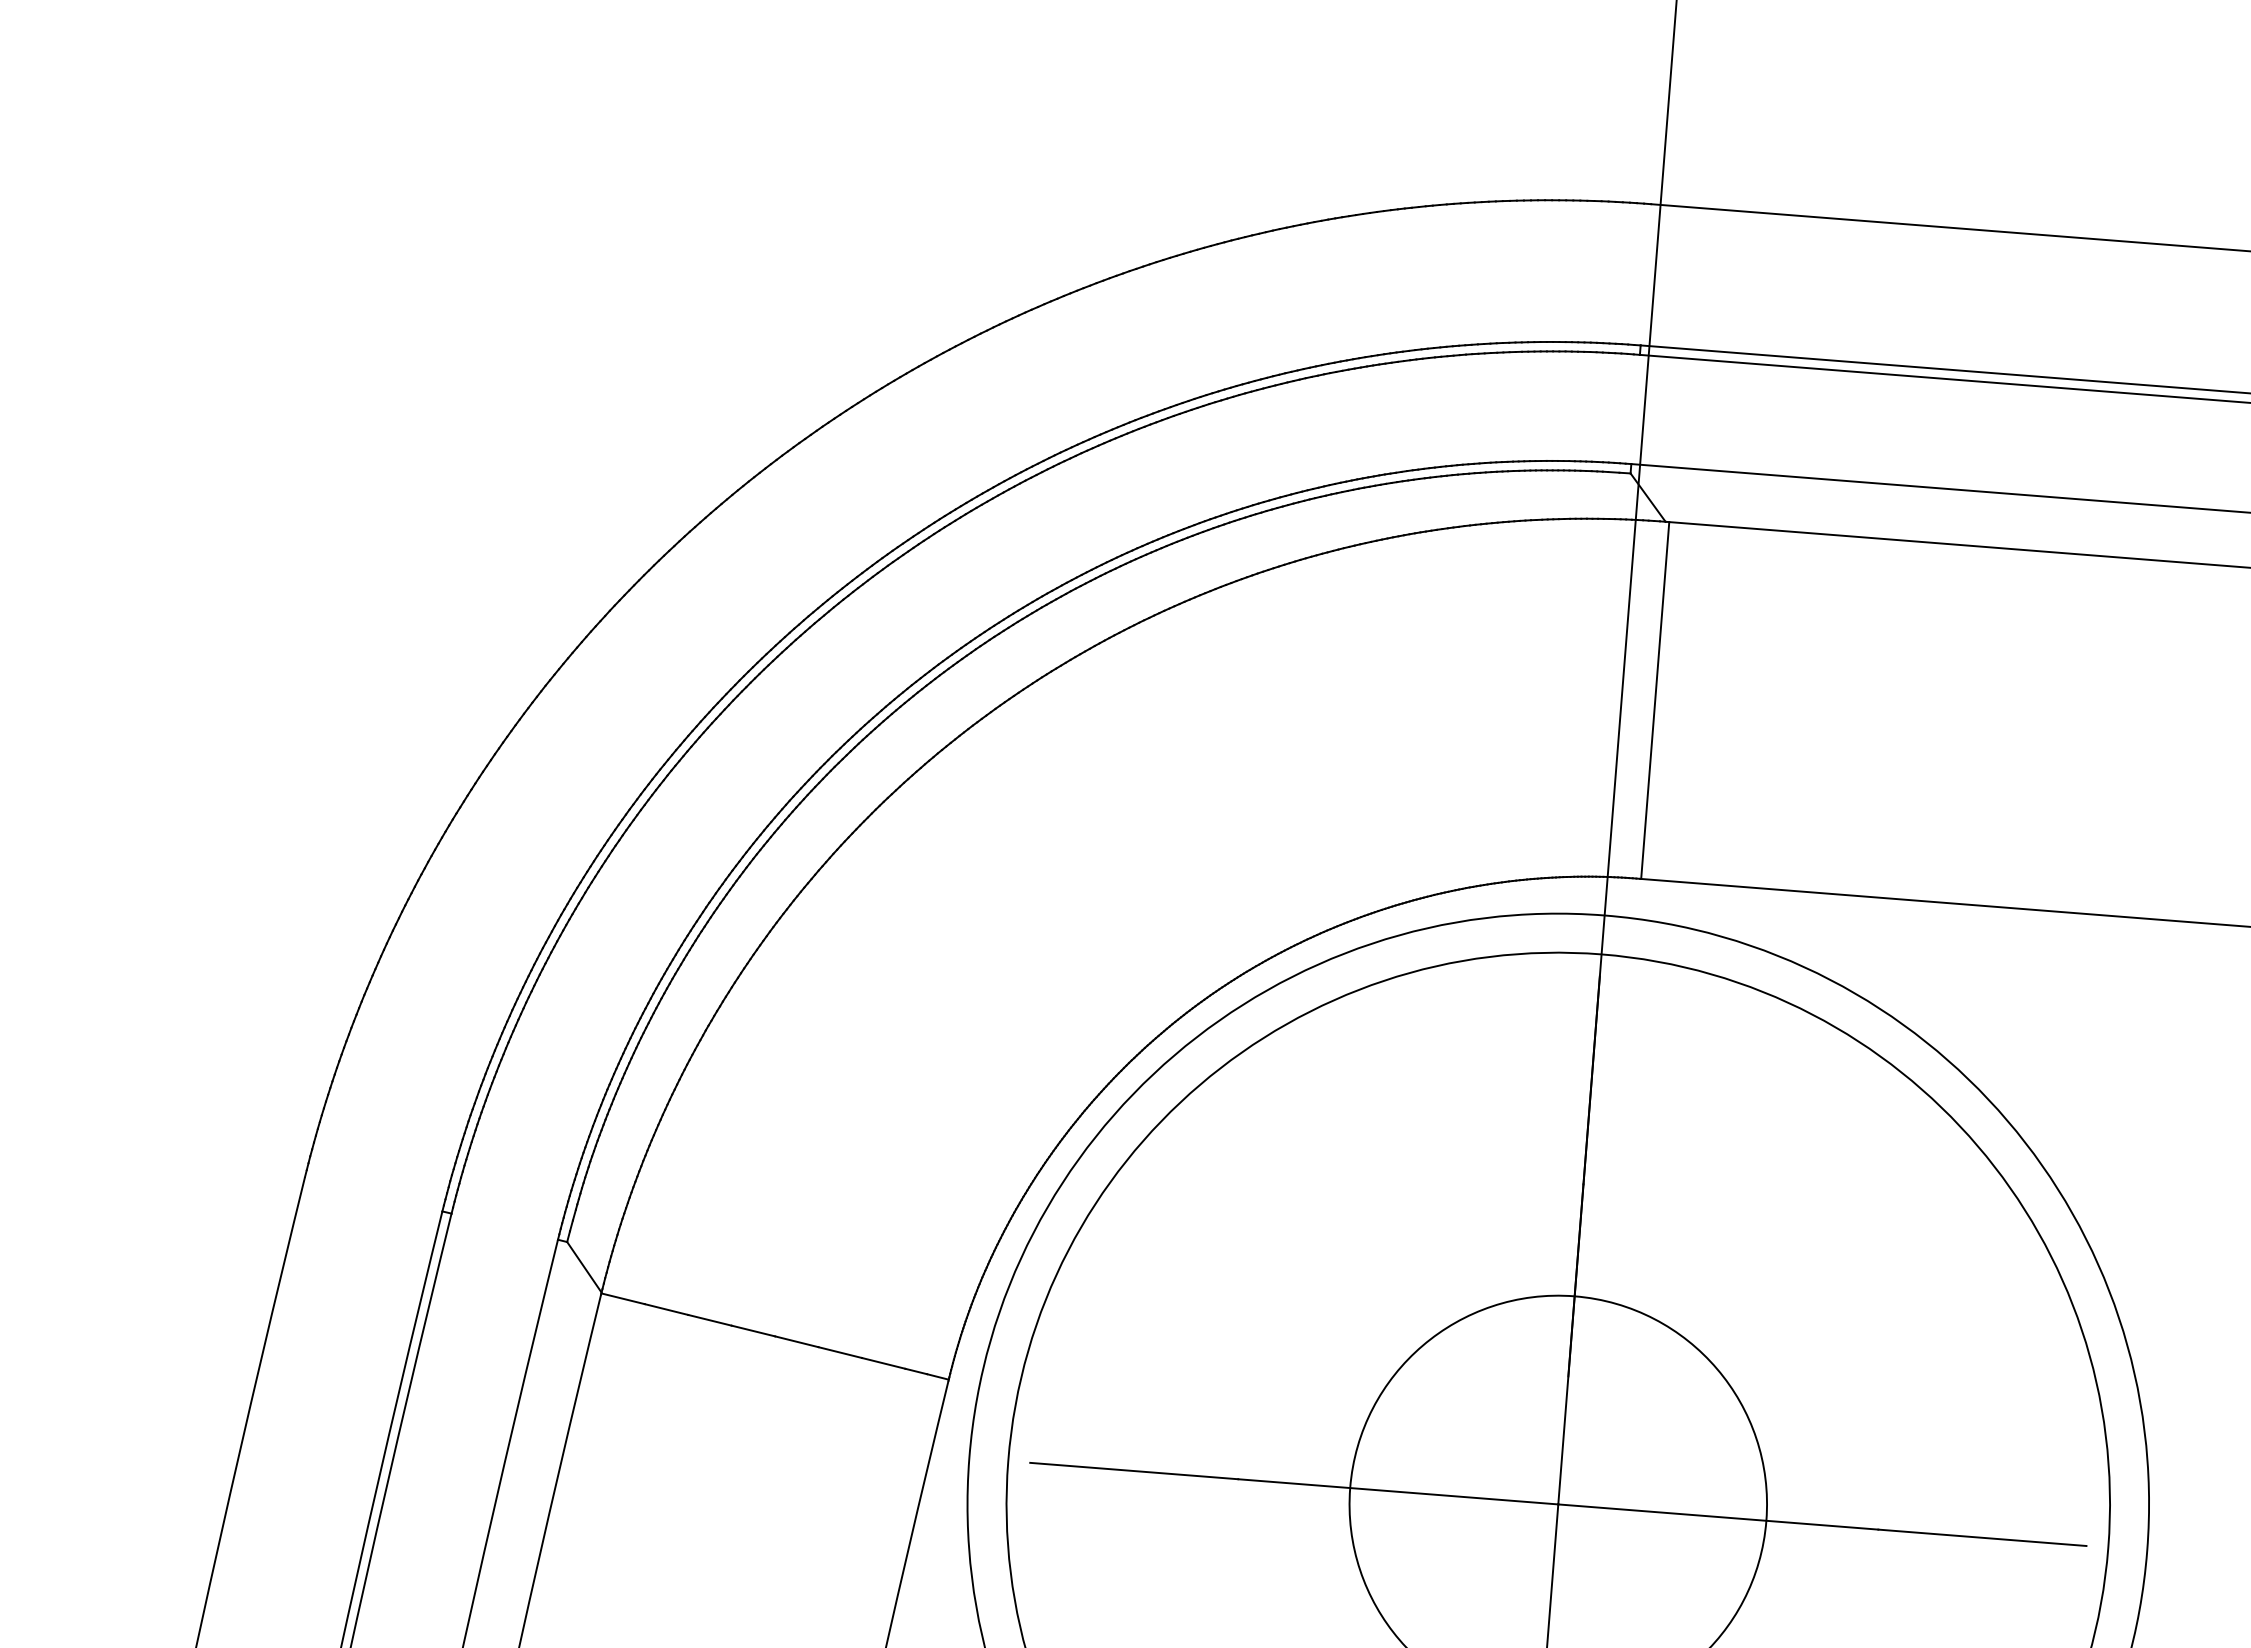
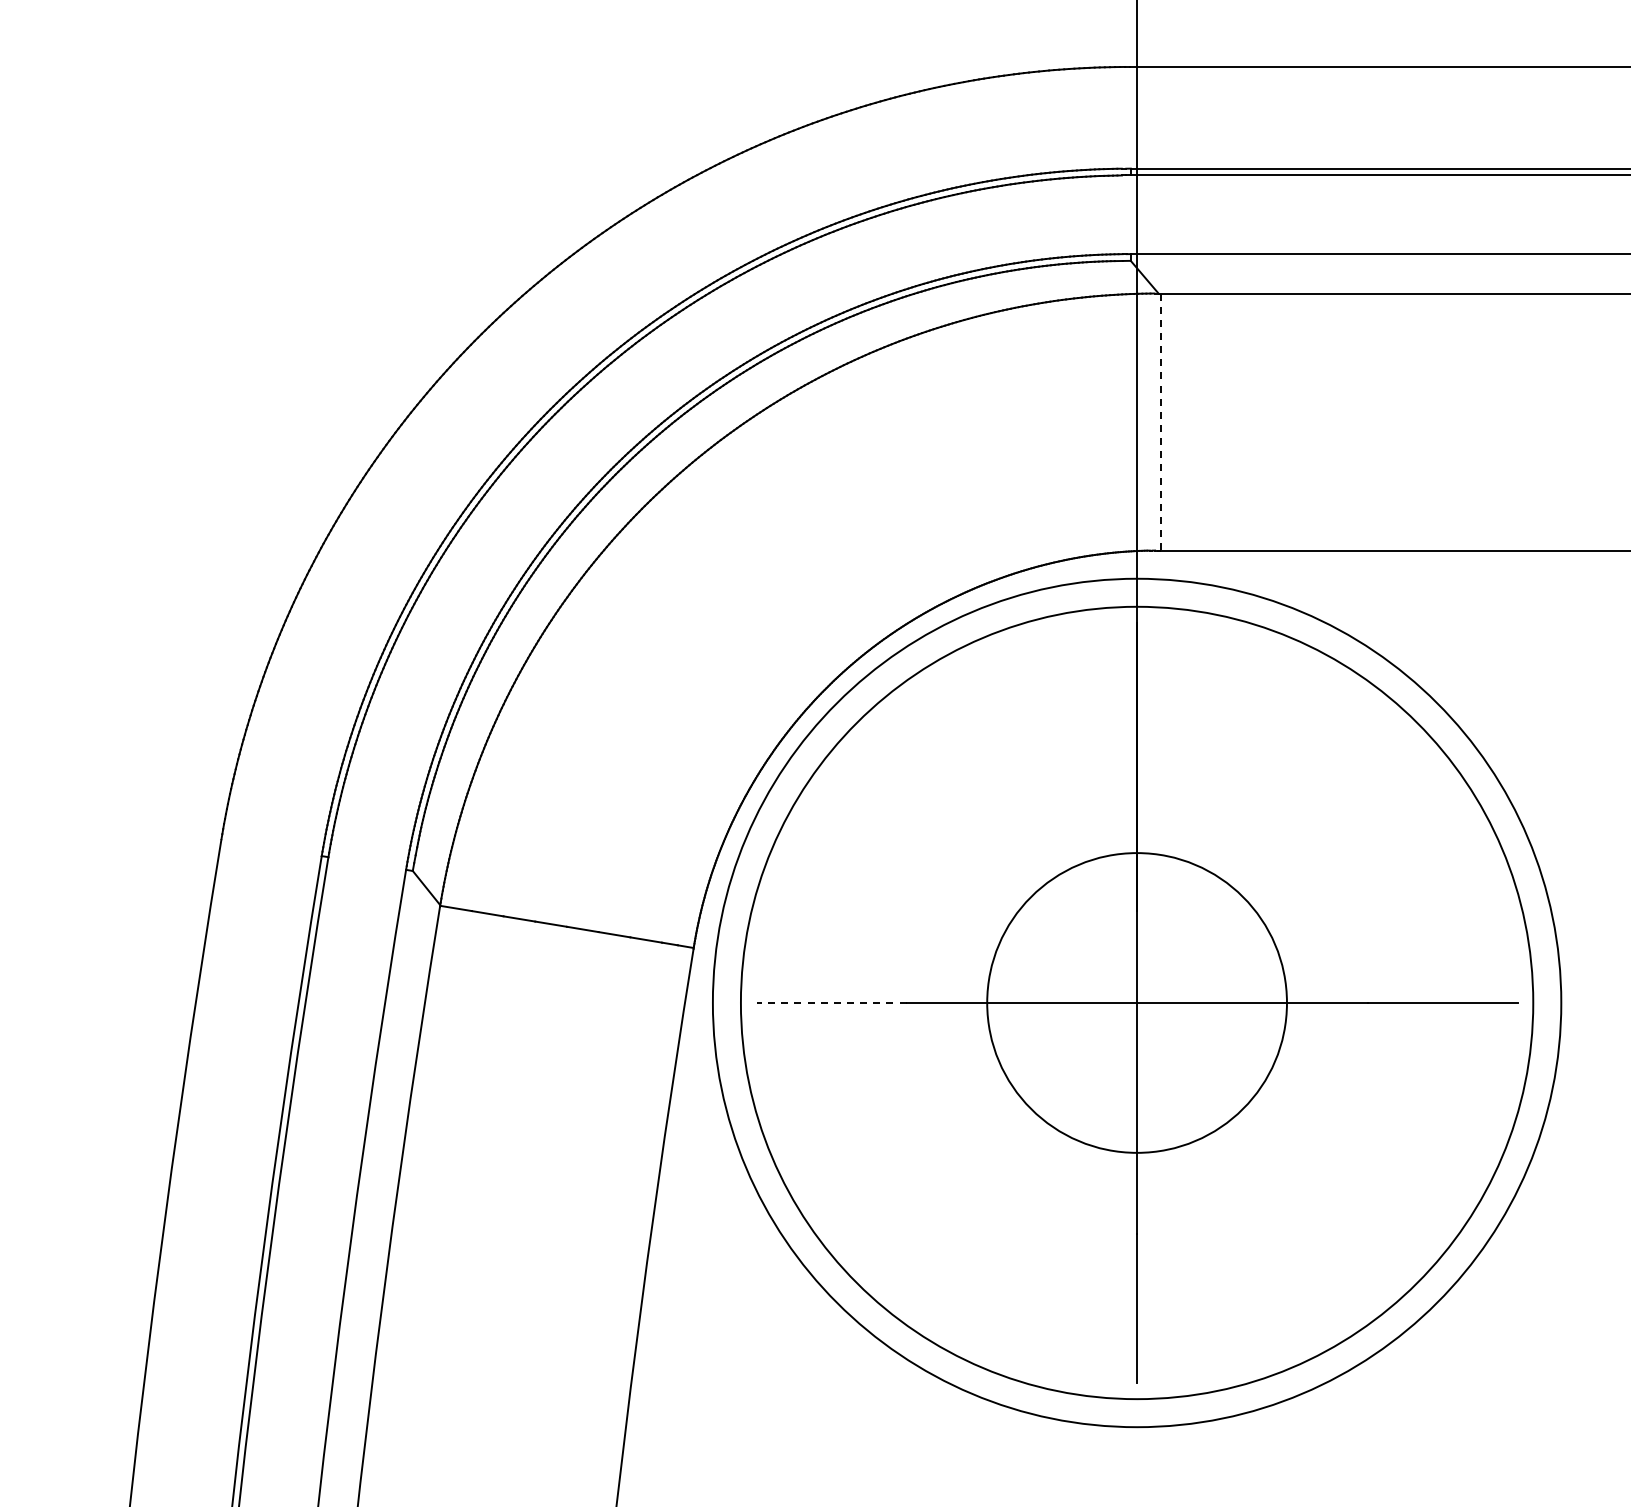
line: (1655, 701) -> (1161, 422), solid -> dashed
line: (1134, 1470) -> (831, 1002), solid -> dashed

